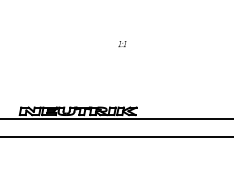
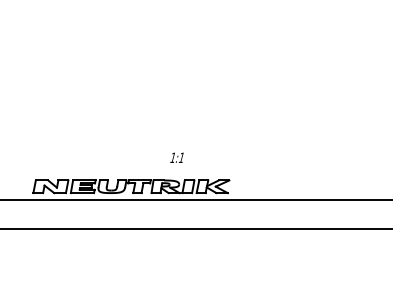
text: (122, 44) -> (177, 158), moved

